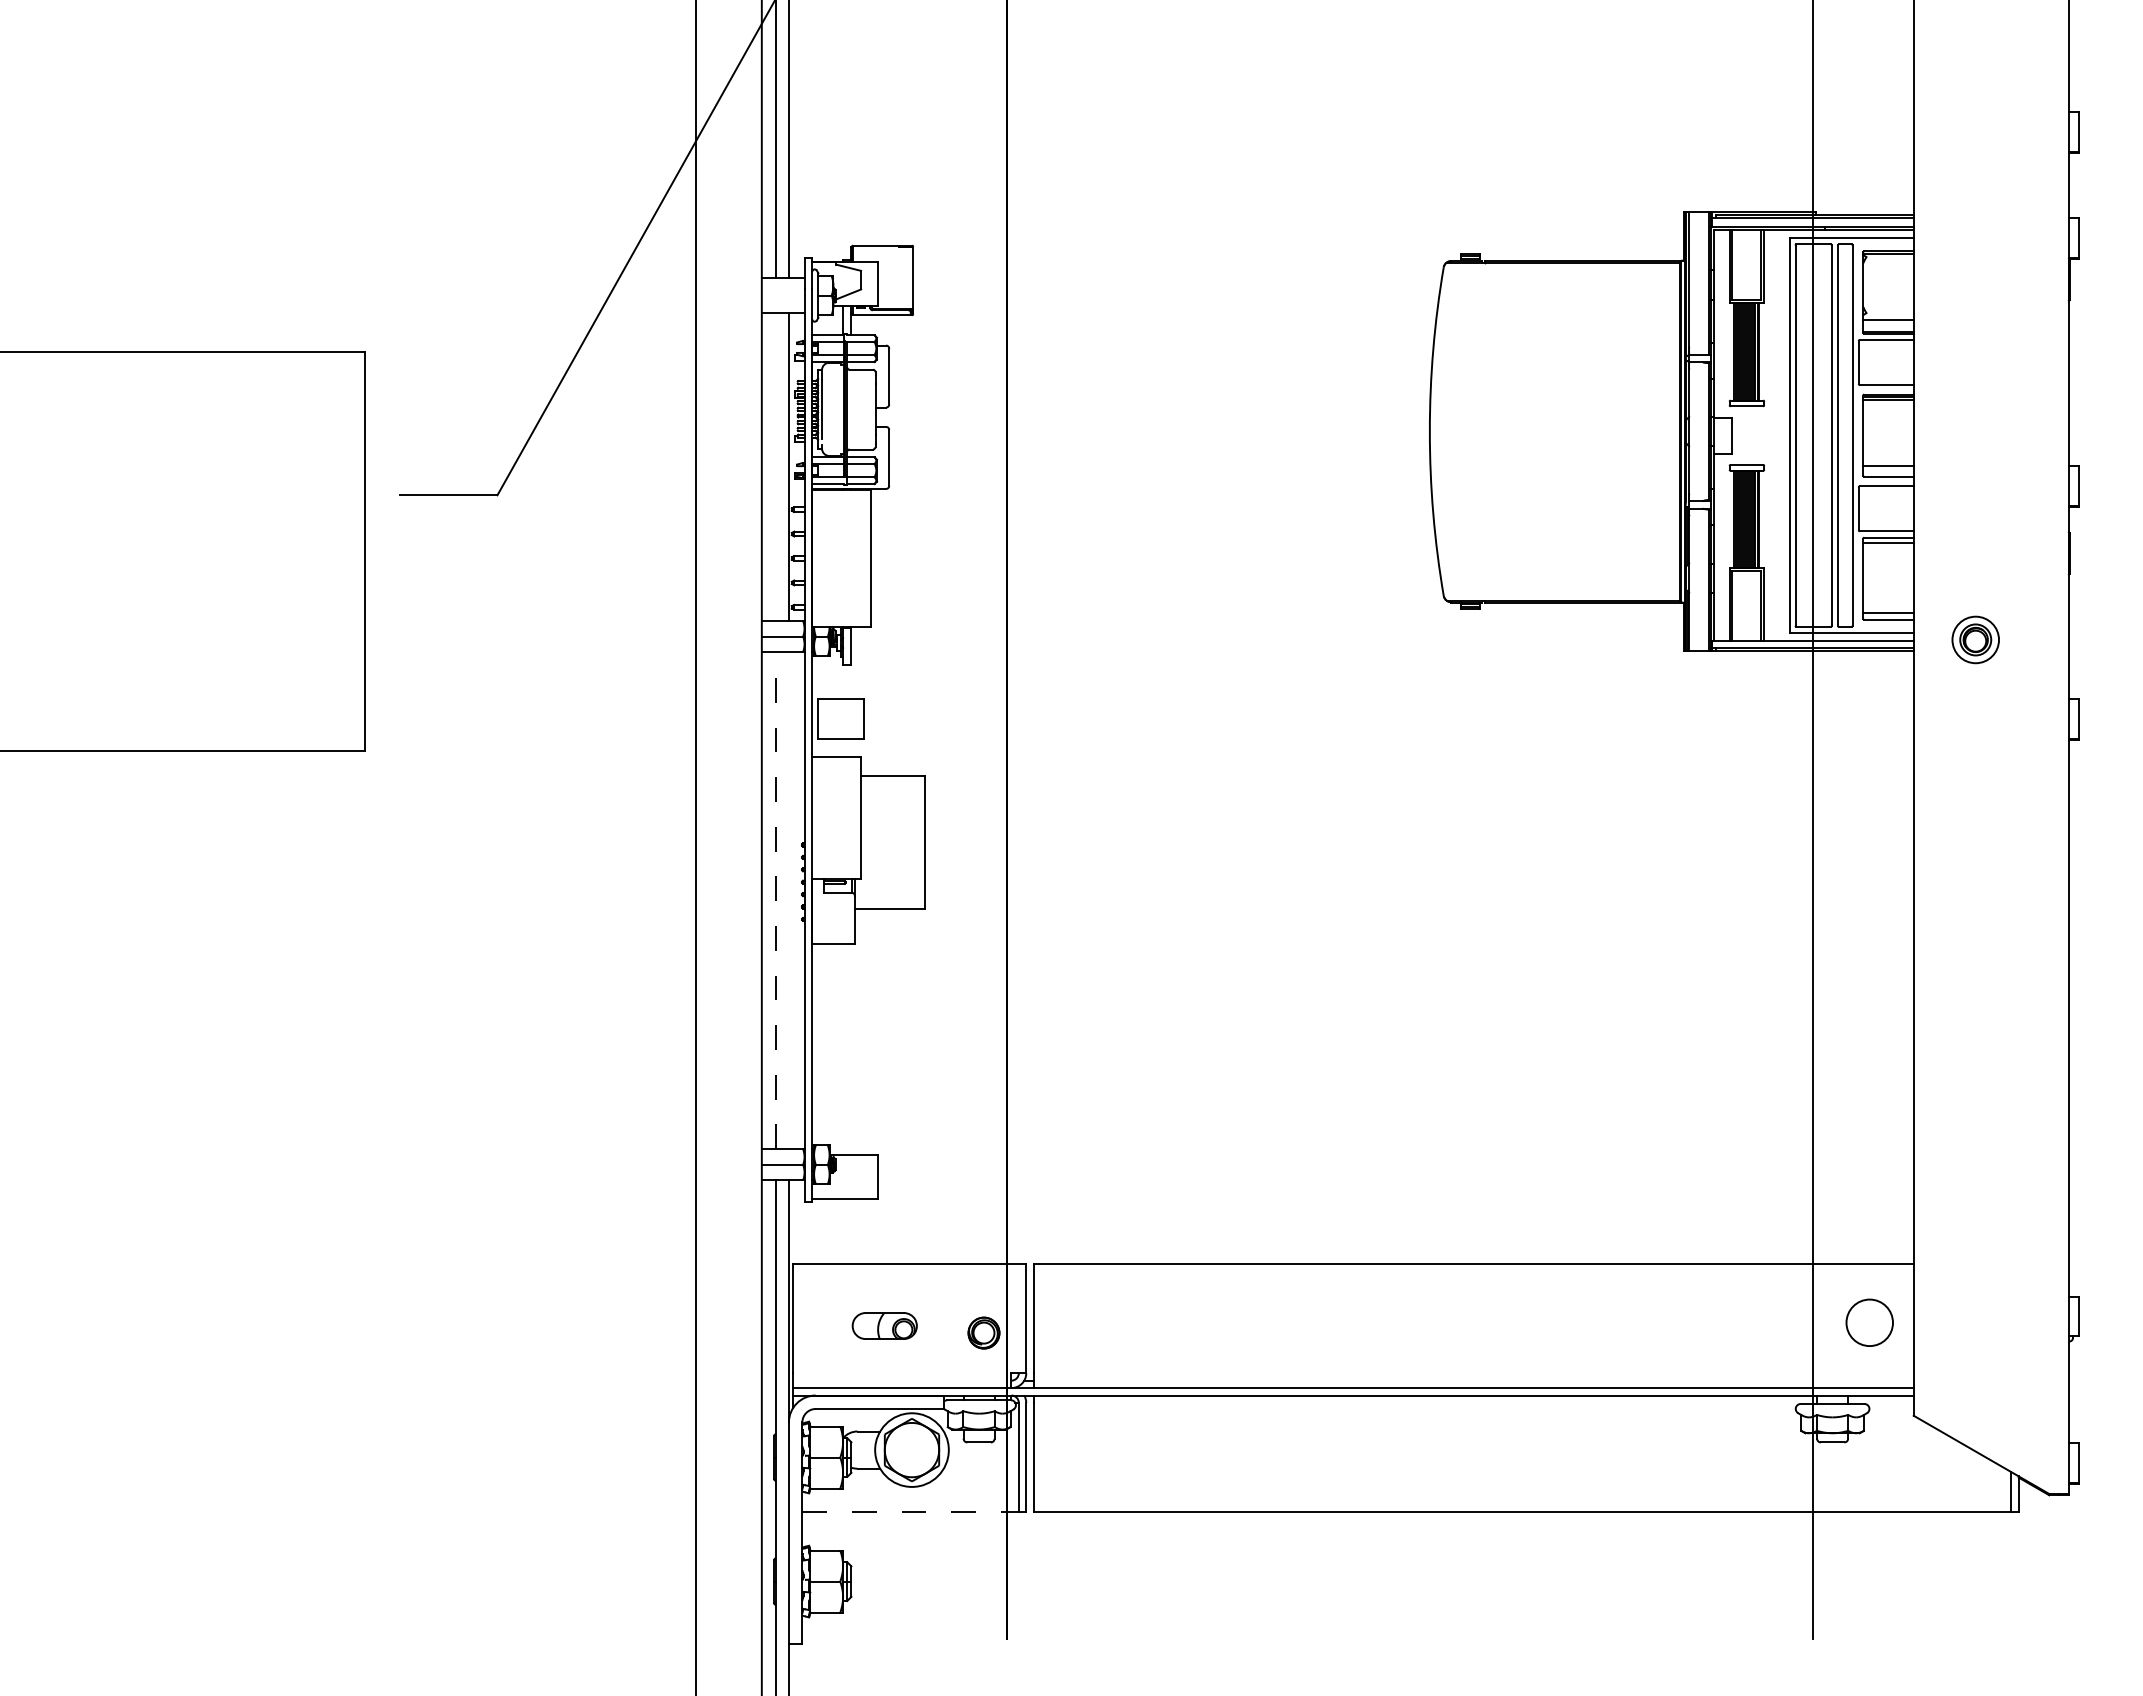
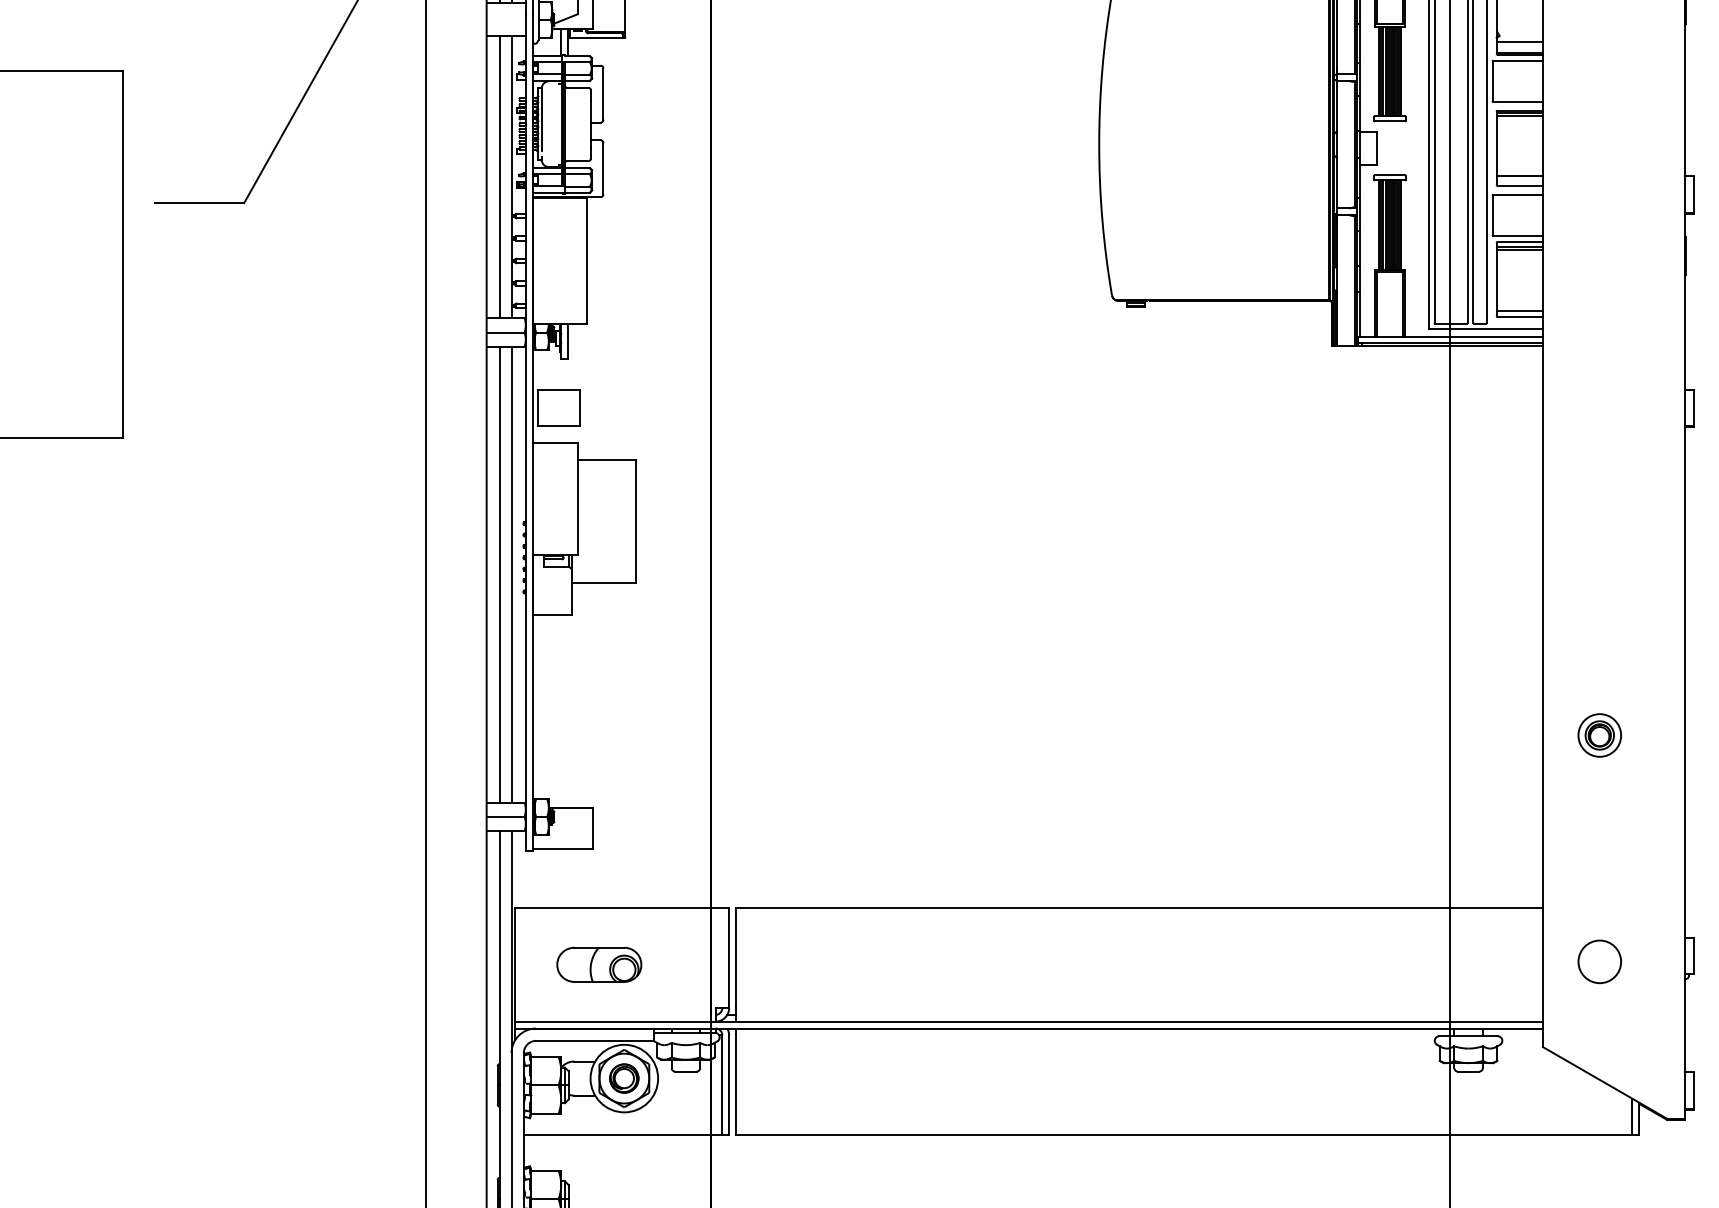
line: (776, 467) -> (500, 177), added
line: (1888, 546) -> (1519, 249), added
part: (1975, 639) -> (1599, 735), moved
line: (776, 900) -> (500, 574), dashed -> solid
line: (788, 900) -> (511, 574), added
circle: (1869, 1322) -> (1599, 961), moved
part: (884, 1325) -> (599, 964), size x1.43
part: (983, 1332) -> (623, 1078), moved
line: (911, 1512) -> (623, 1135), dashed -> solid

